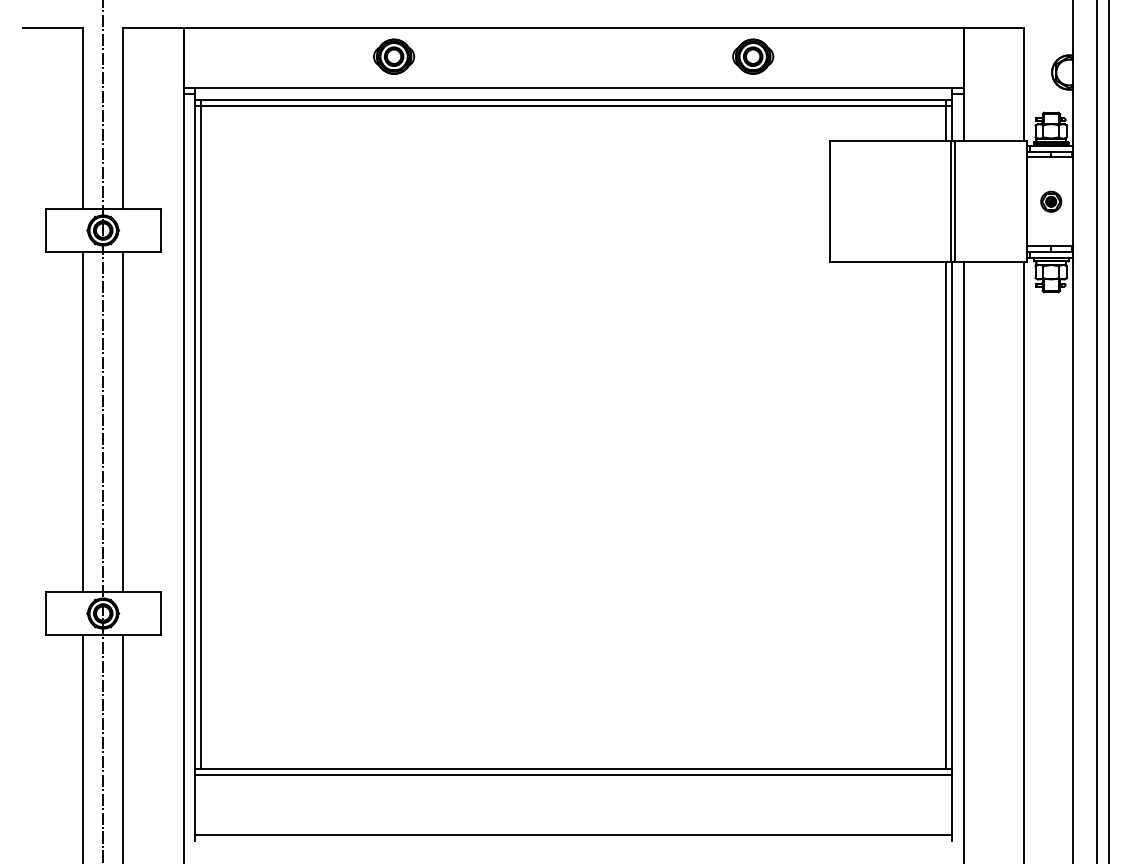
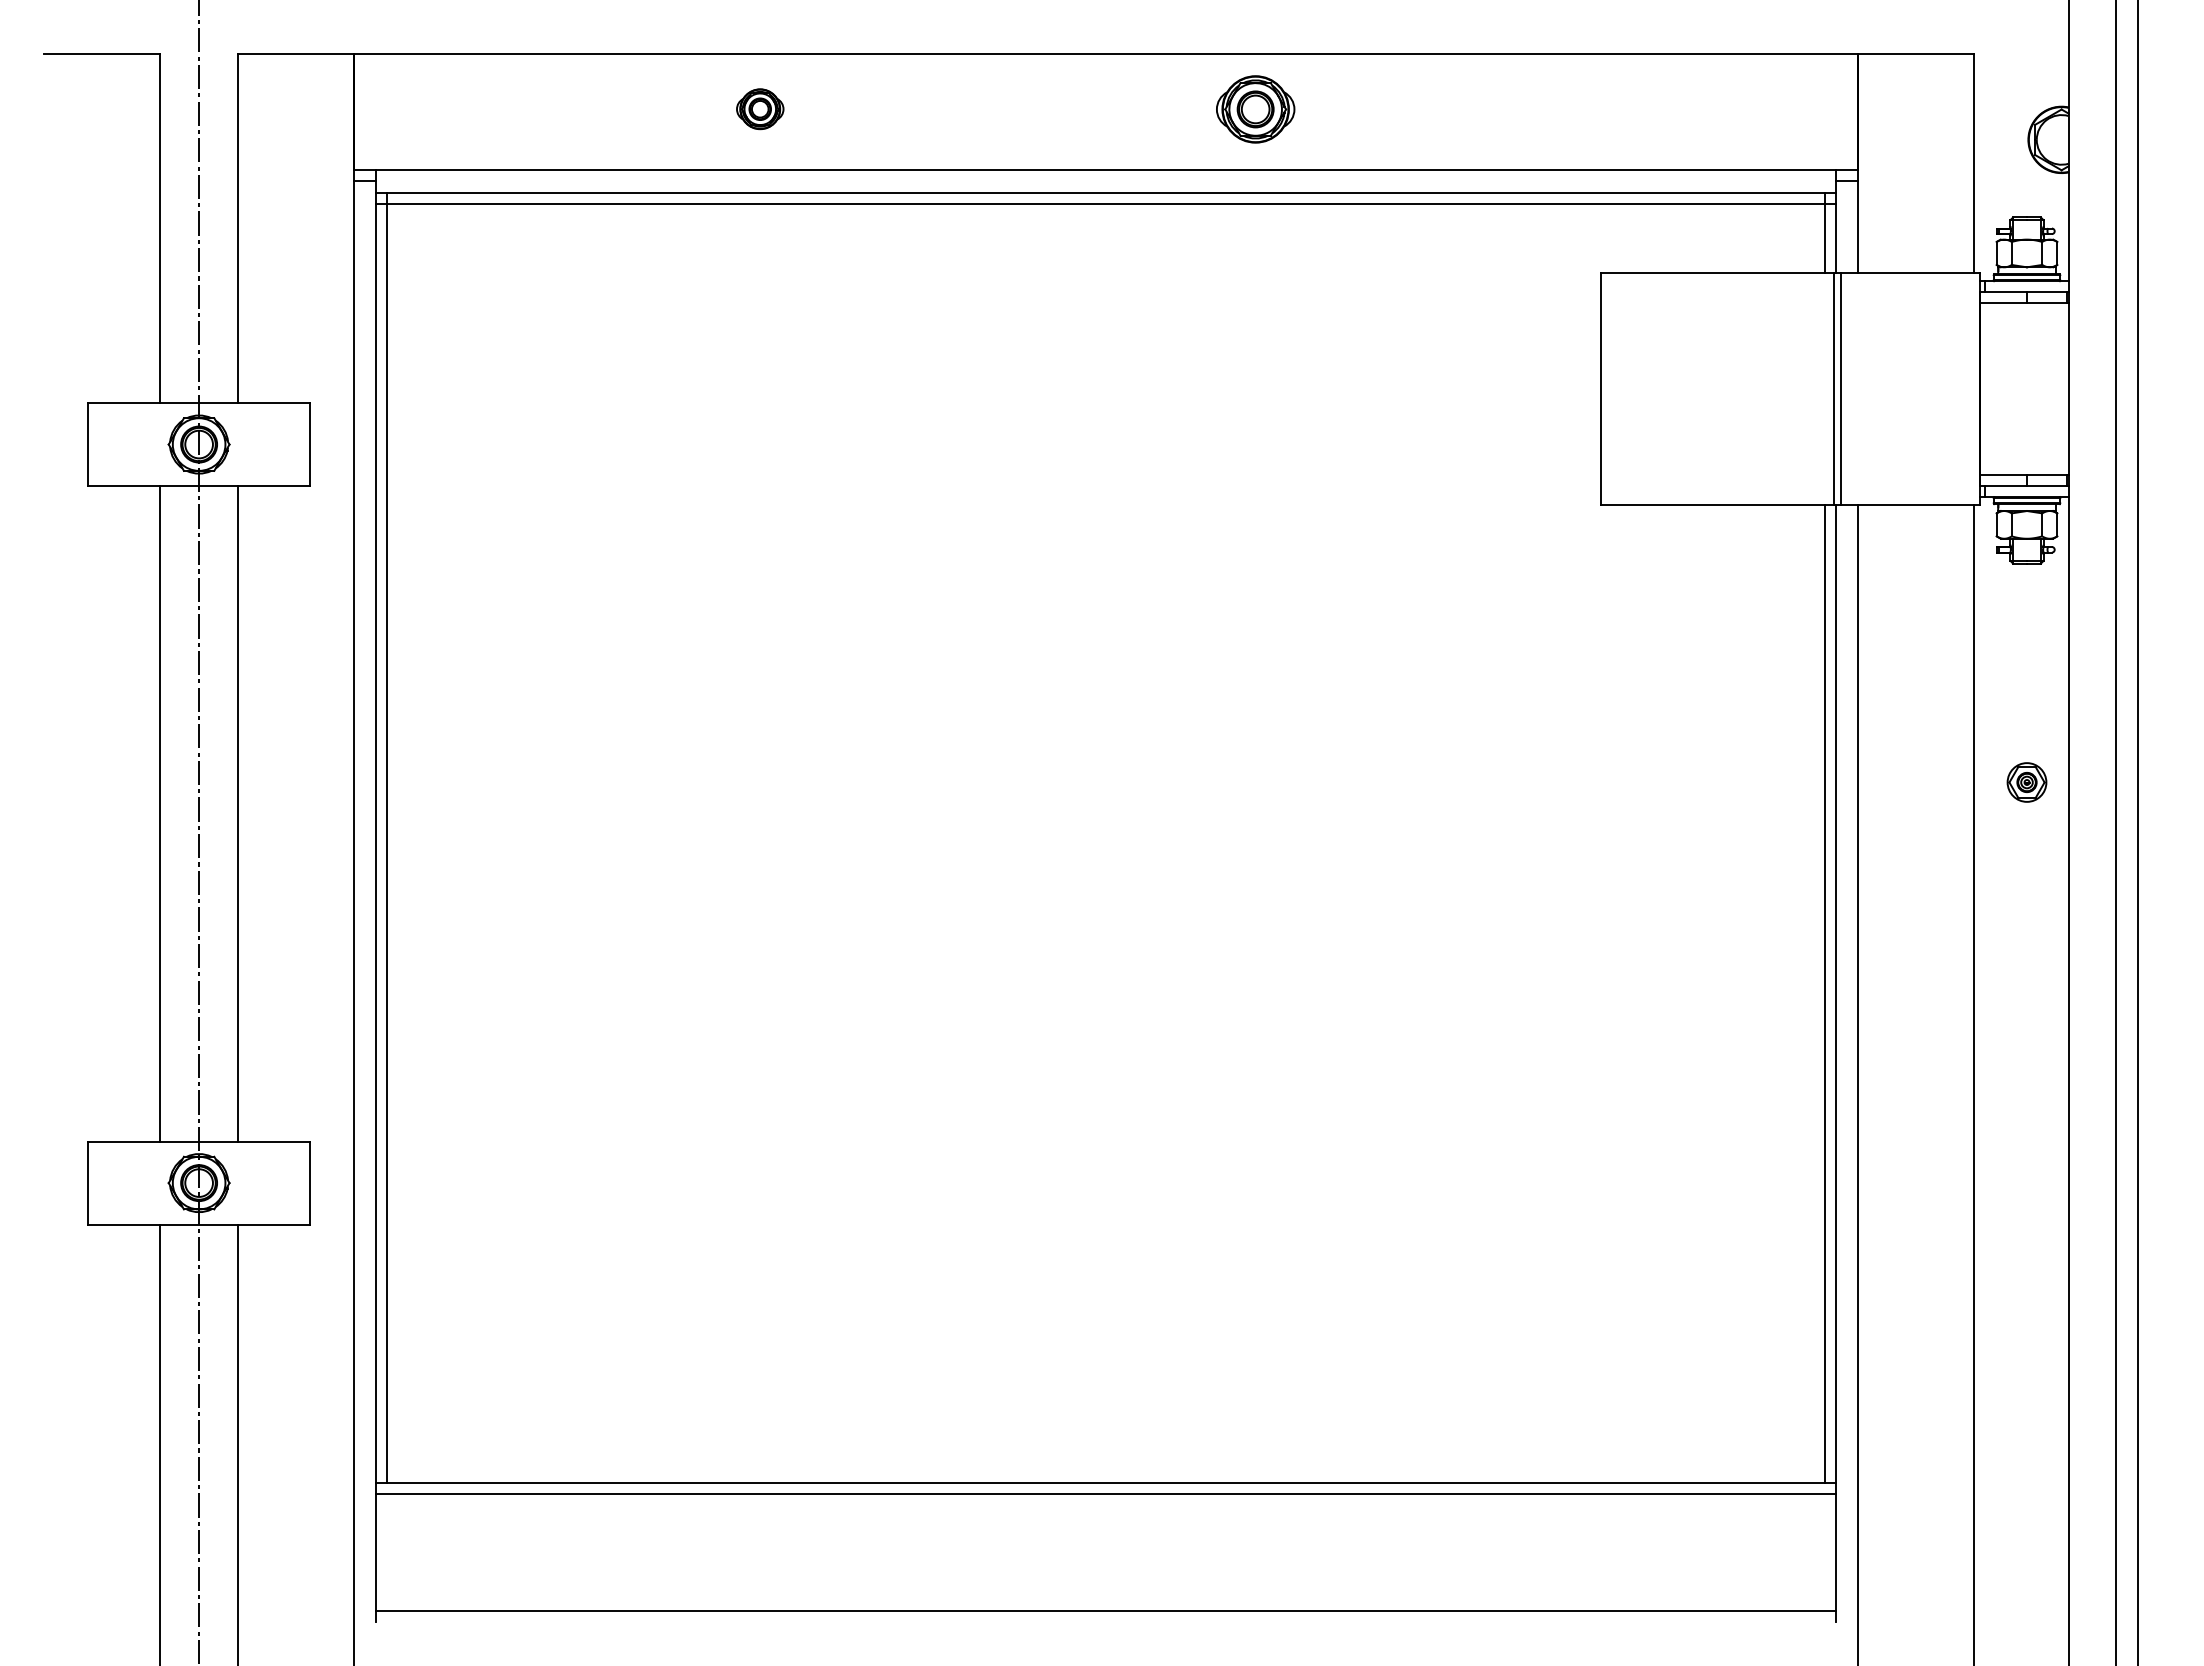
part: (394, 56) -> (760, 108), size x0.6
part: (753, 56) -> (1256, 108), moved
part: (1051, 201) -> (2027, 781), moved

